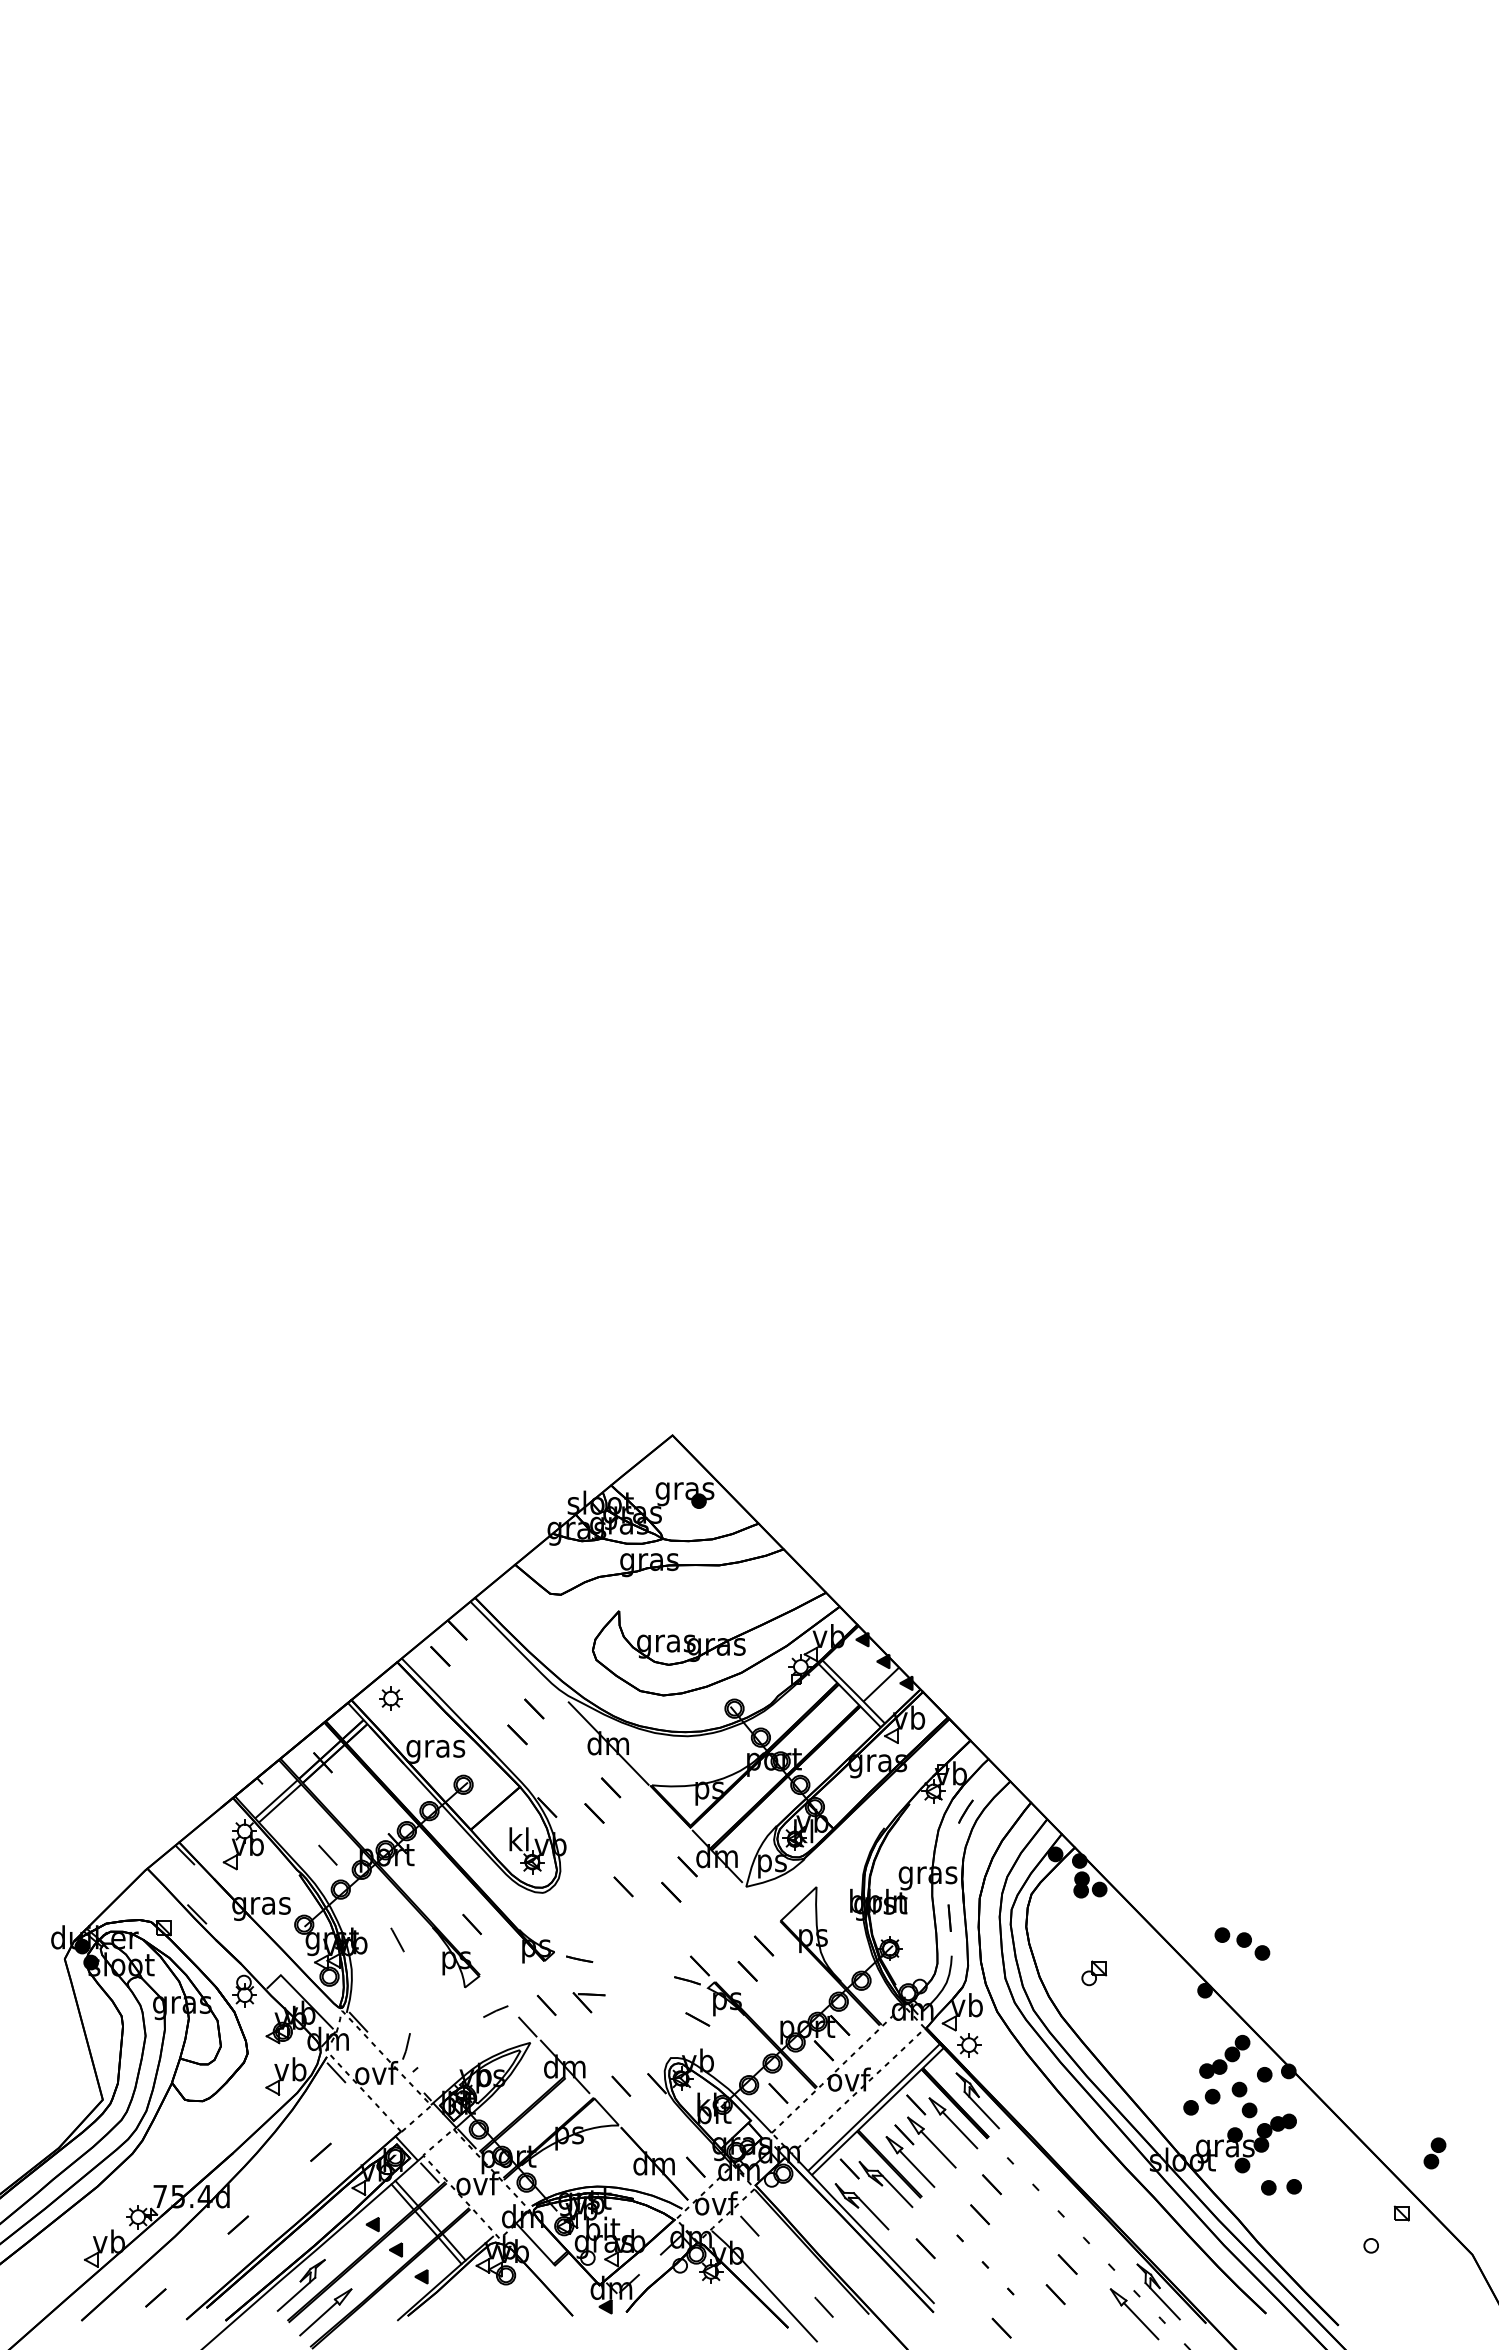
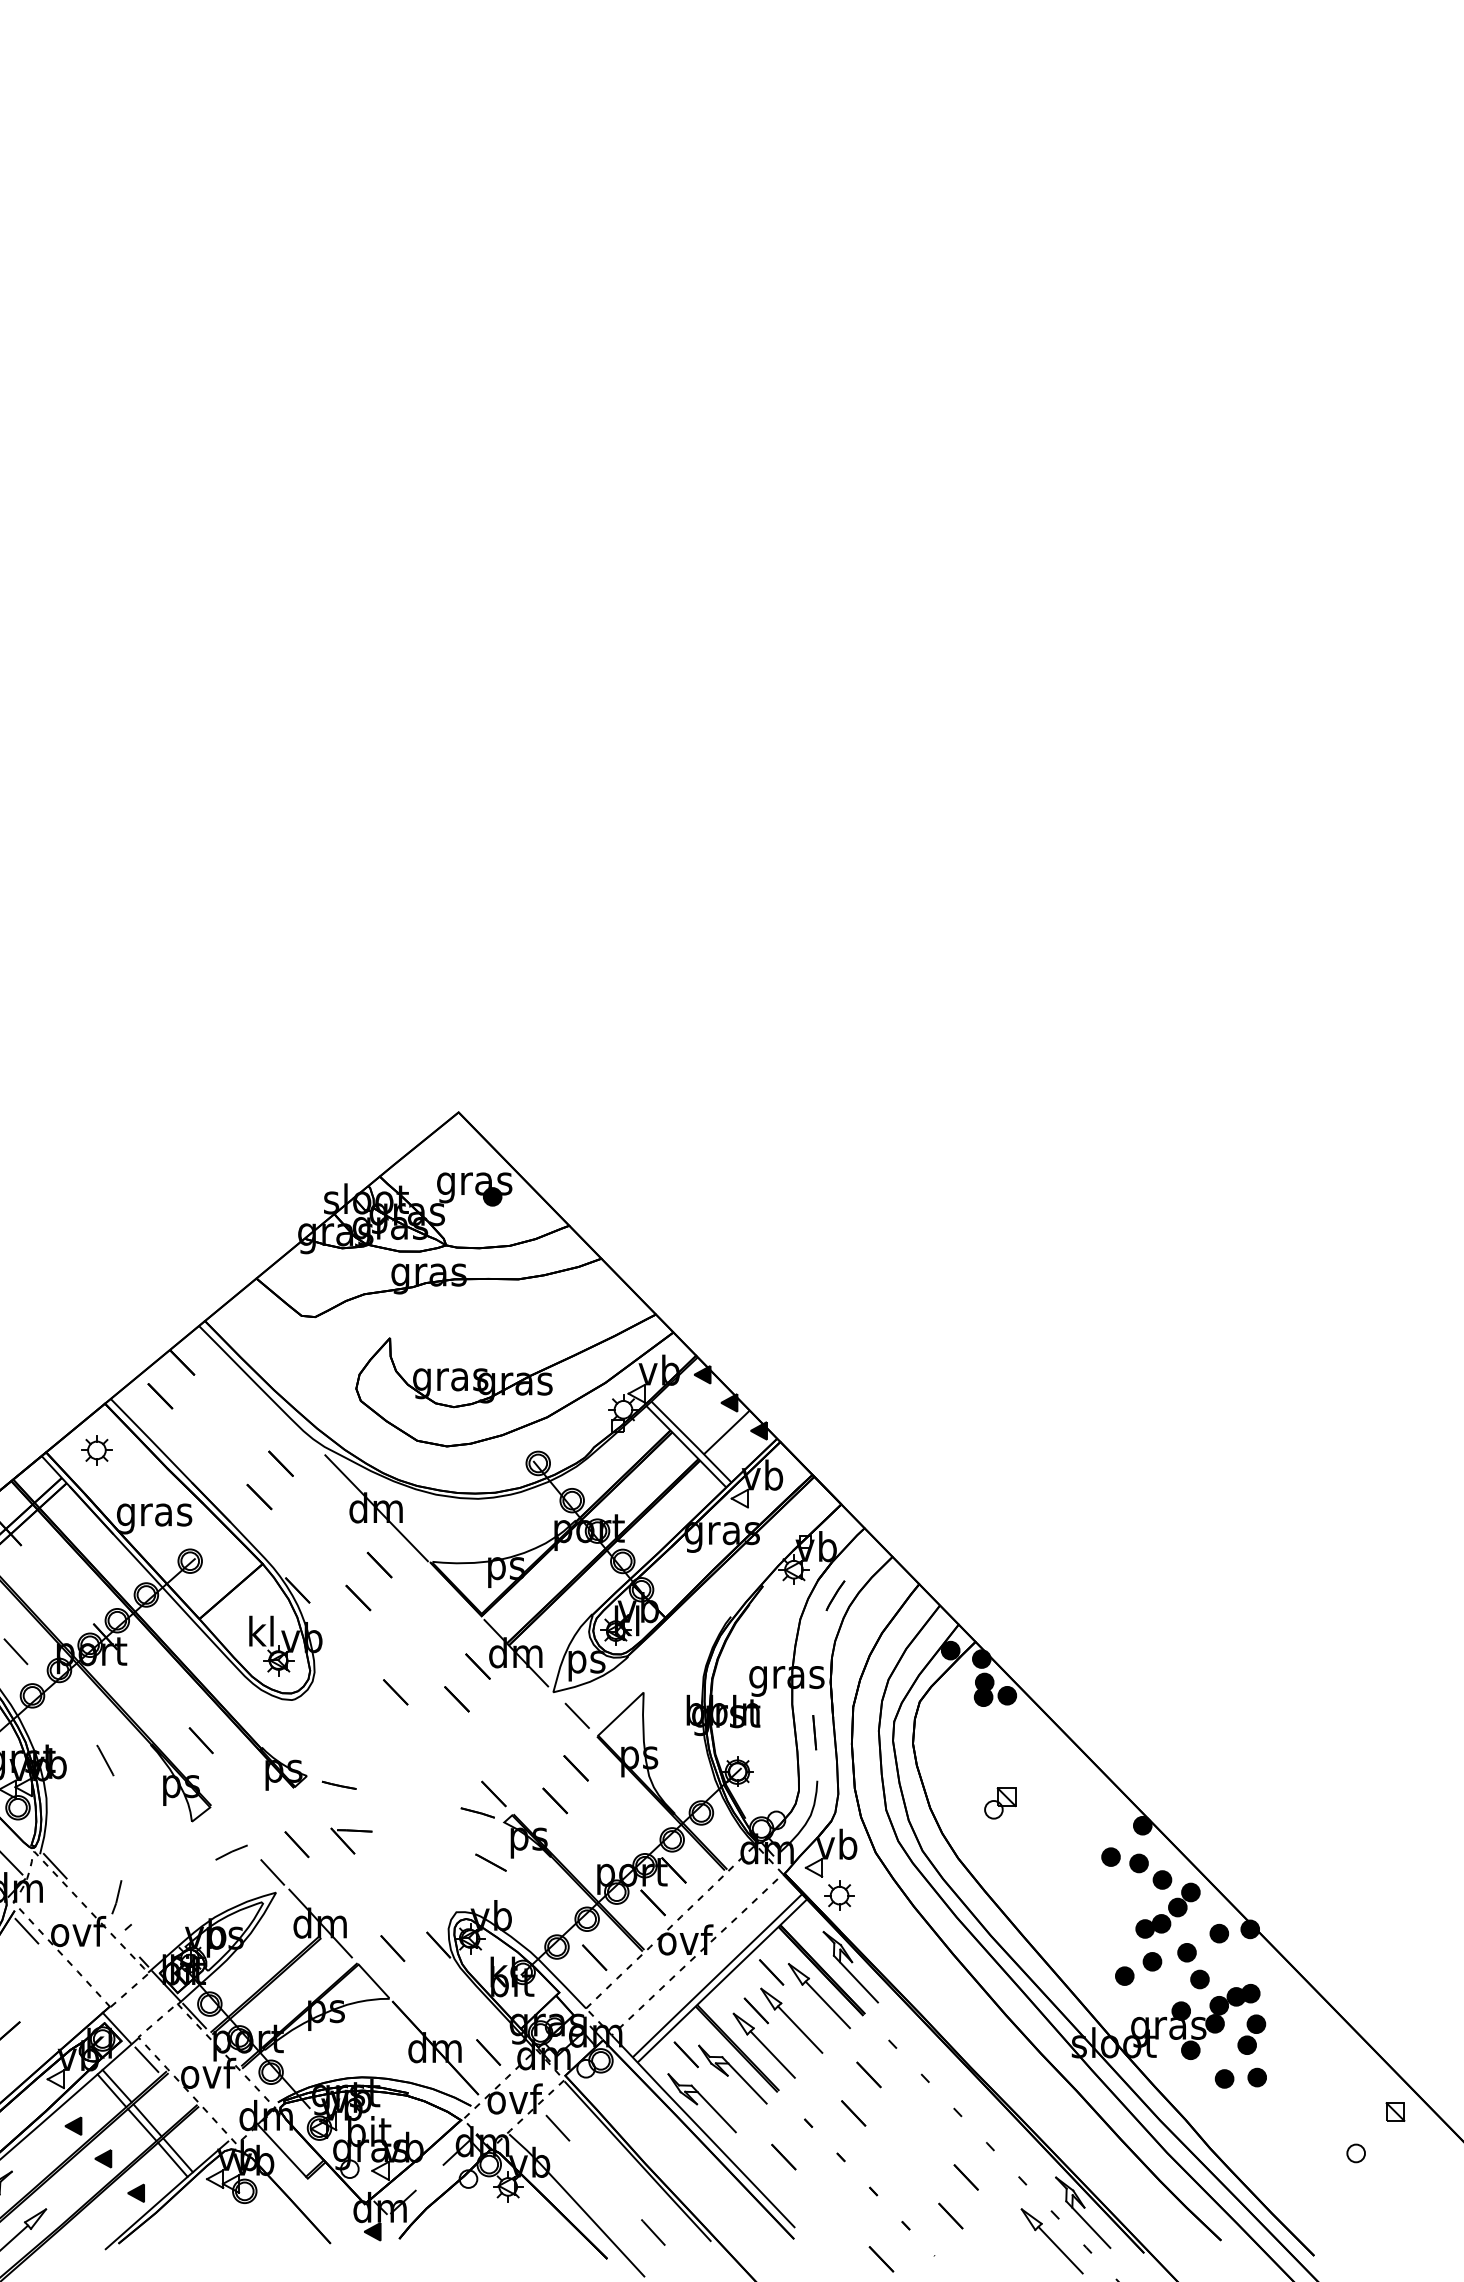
line: (764, 1905) -> (576, 1716), added
part: (1242, 1943) -> (1136, 1867), moved
part: (1434, 2153) -> (1251, 2034), moved
part: (992, 2272) -> (869, 2187), size x1.43

